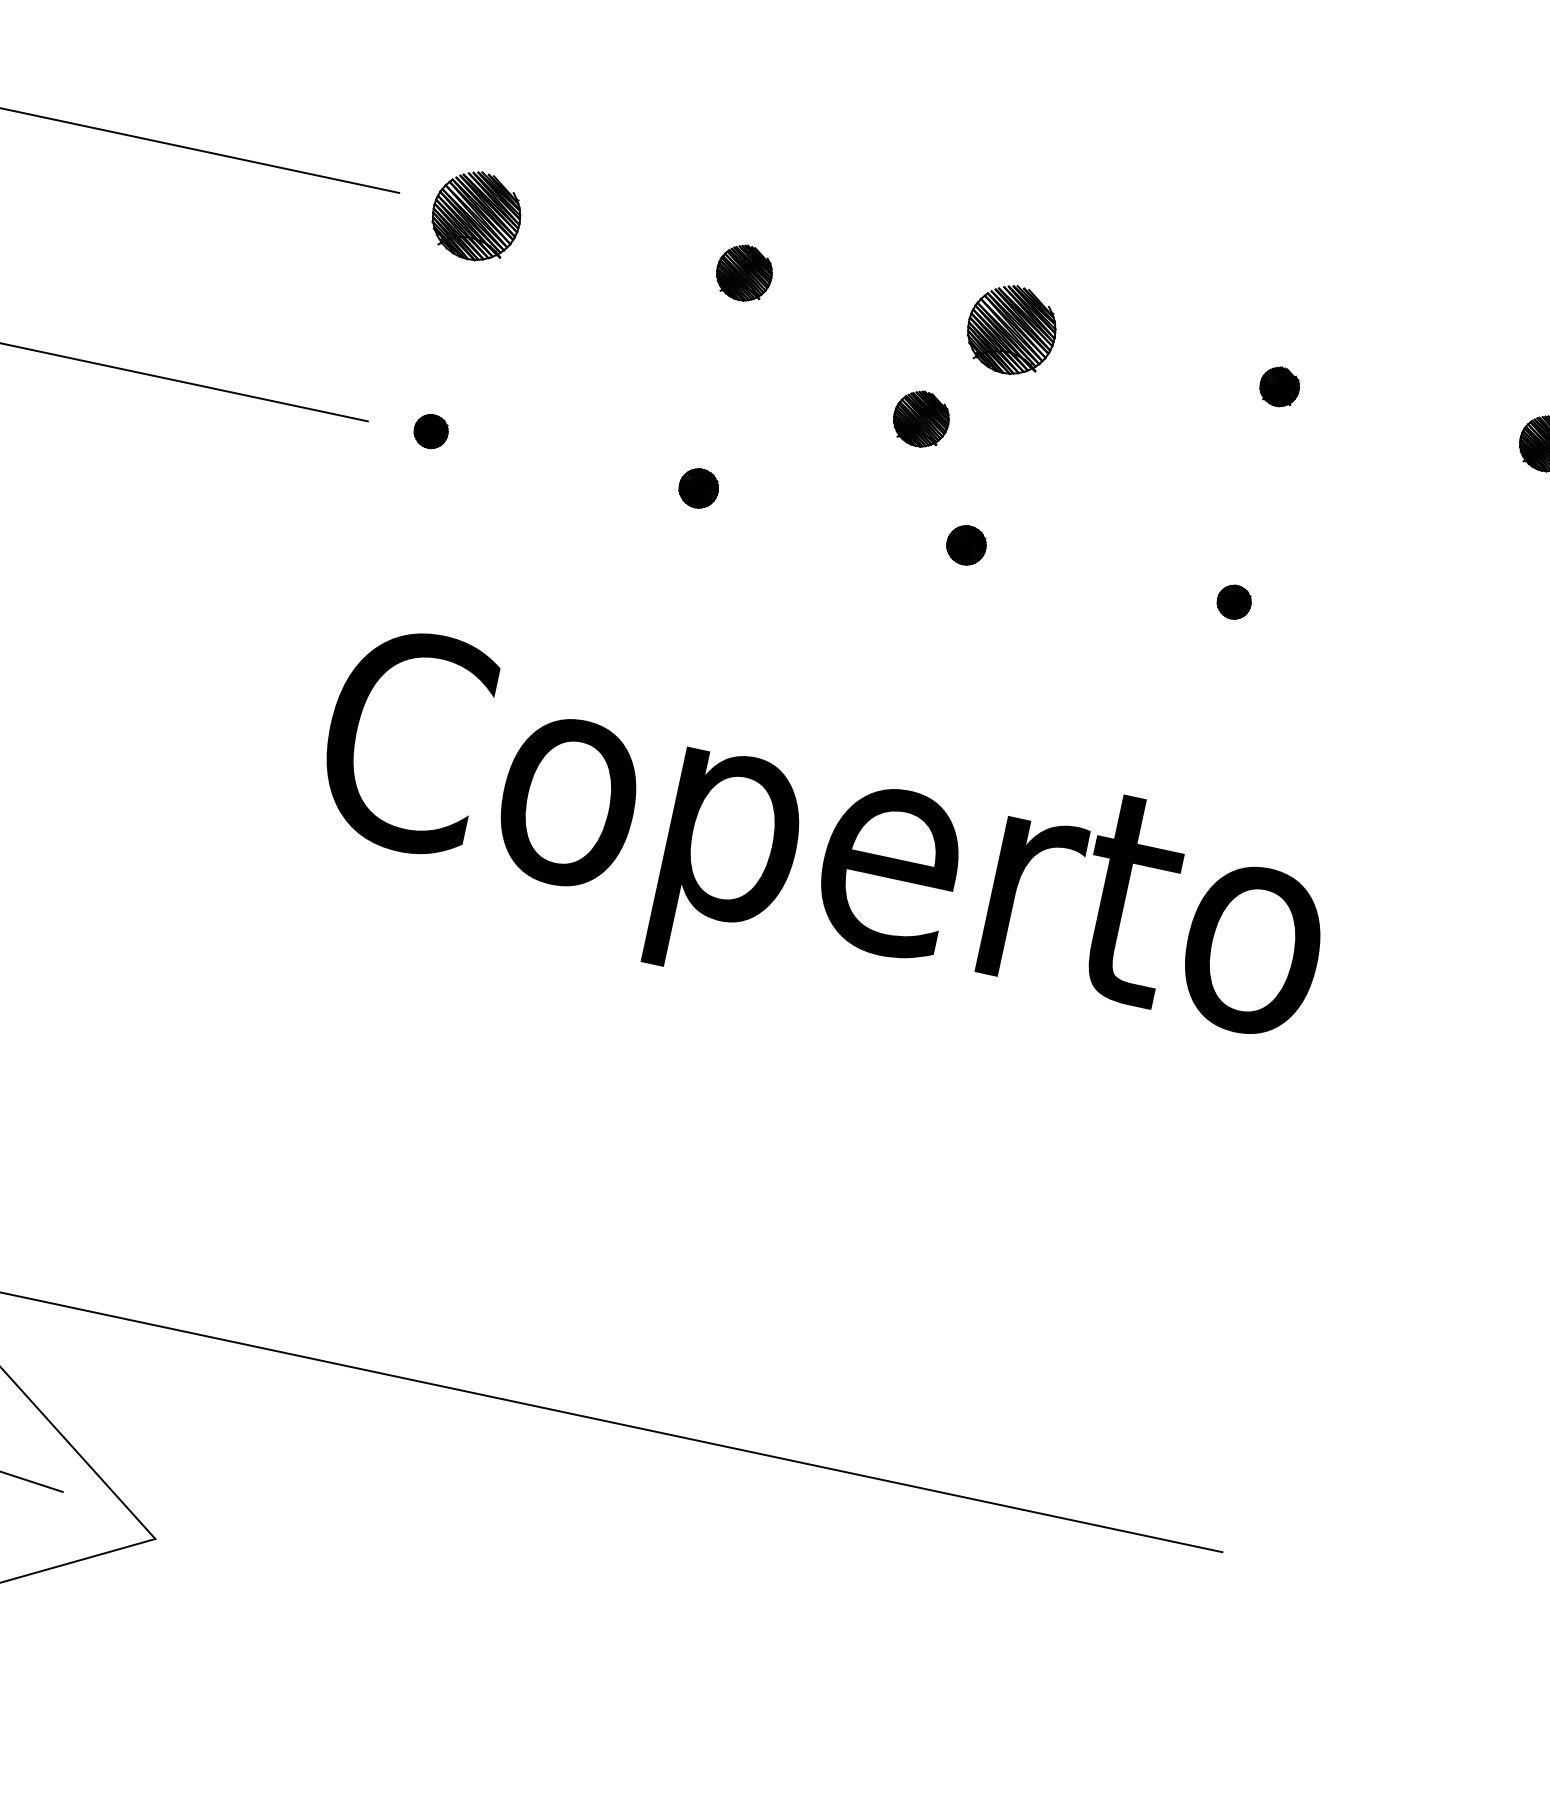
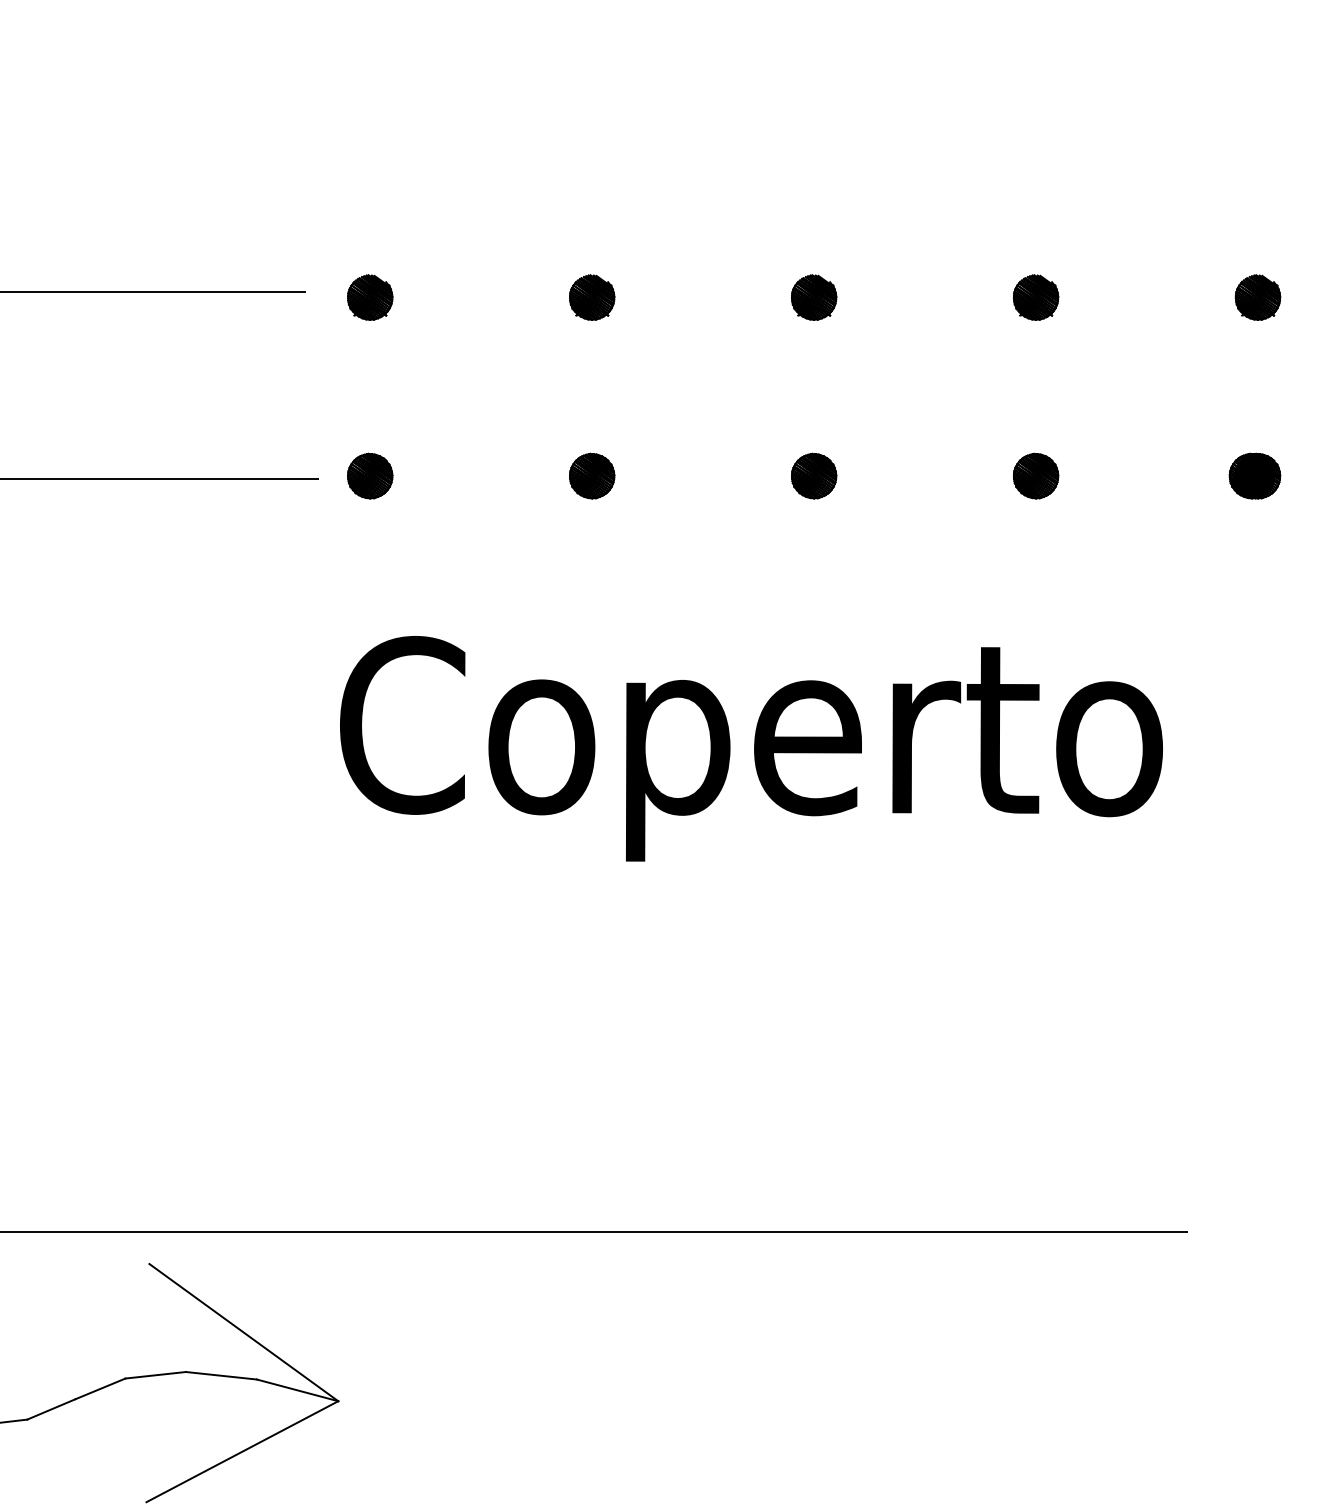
part: (477, 216) -> (370, 297), size x0.62
part: (1012, 330) -> (814, 297), size x0.62
part: (1279, 386) -> (1035, 297), size x1.43
part: (921, 419) -> (757, 383), removed
part: (431, 430) -> (370, 475), size x1.67
part: (699, 487) -> (592, 475), size x1.43
part: (966, 544) -> (814, 475), size x1.43
part: (1234, 601) -> (1036, 475), size x1.67
part: (1497, 657) -> (1254, 475), added
line: (108, 1515) -> (297, 1390), added

